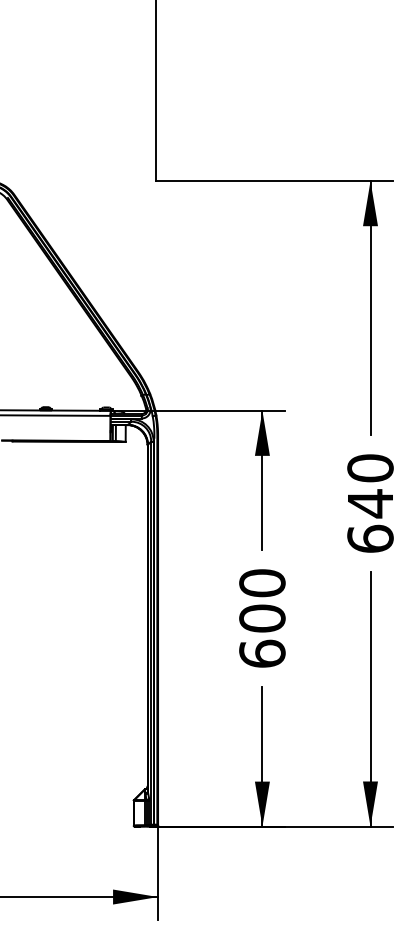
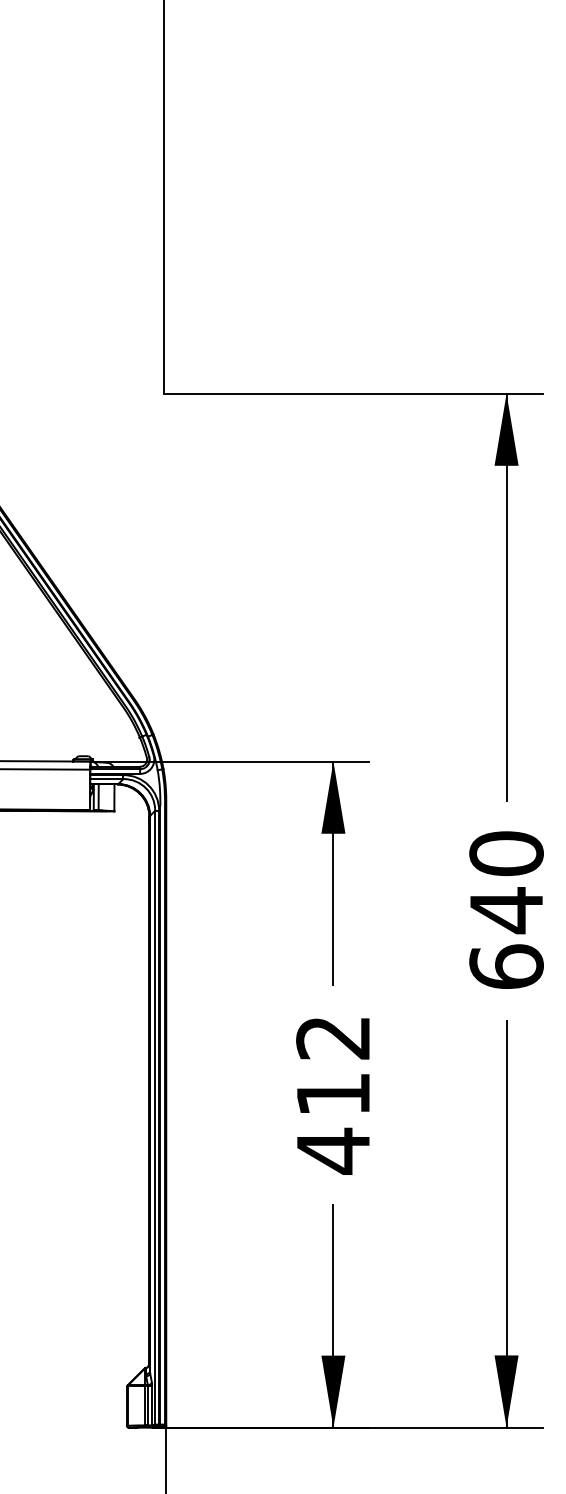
text: (262, 618) -> (333, 1094), 600 -> 412

